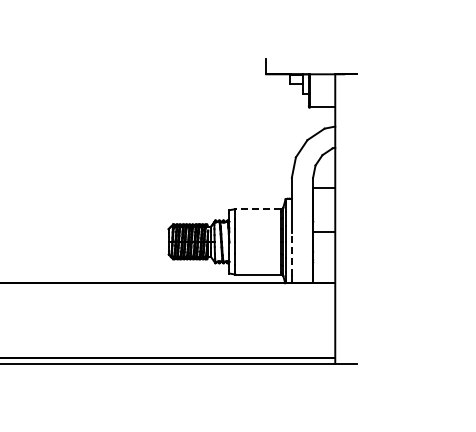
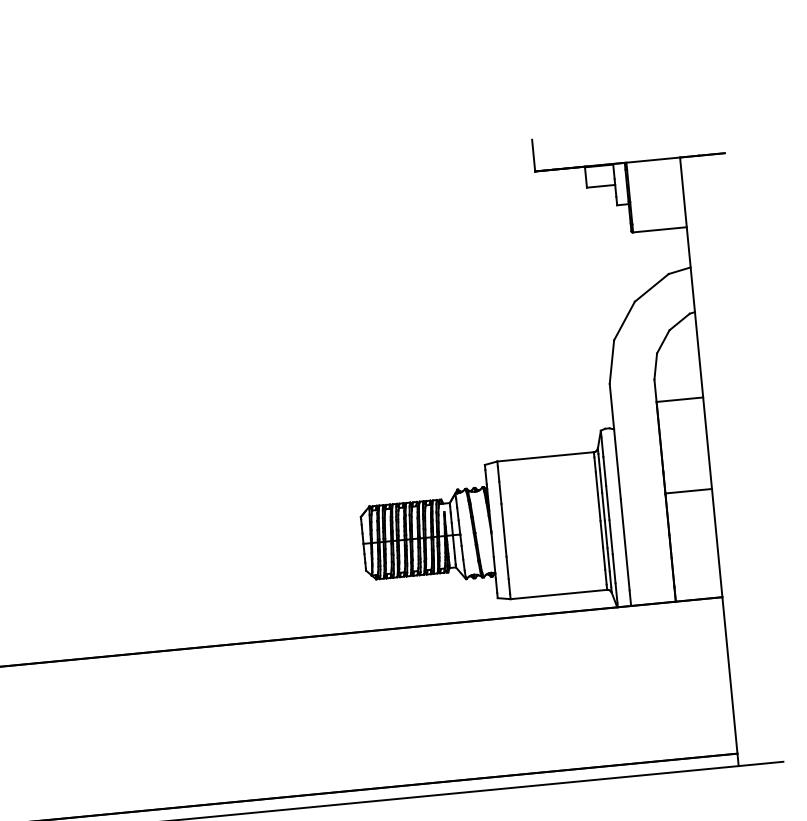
line: (258, 209) -> (545, 457), dashed -> solid
line: (291, 254) -> (624, 545), dashed -> solid

